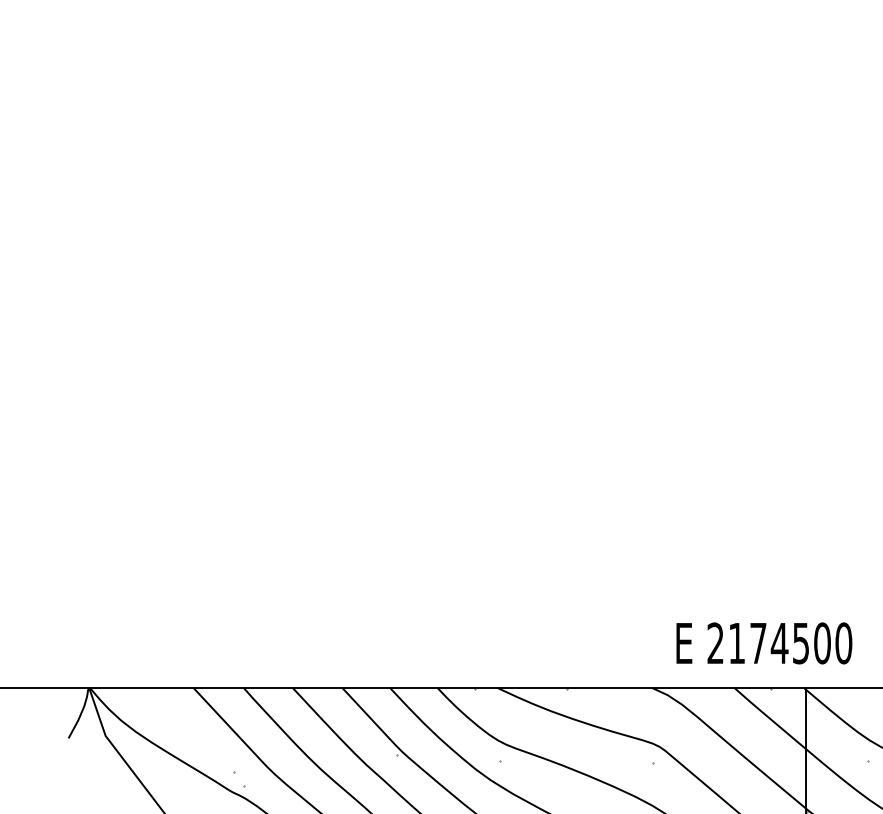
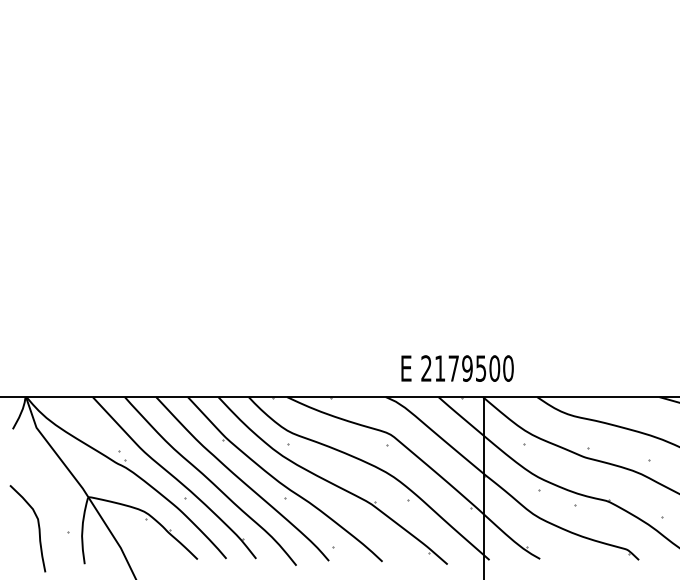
text: (779, 643) -> (467, 368), 2174500 -> 2179500

